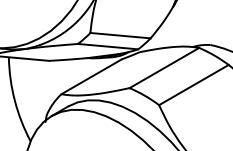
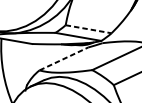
line: (121, 35) -> (89, 29), solid -> dashed
line: (91, 76) -> (63, 58), solid -> dashed

